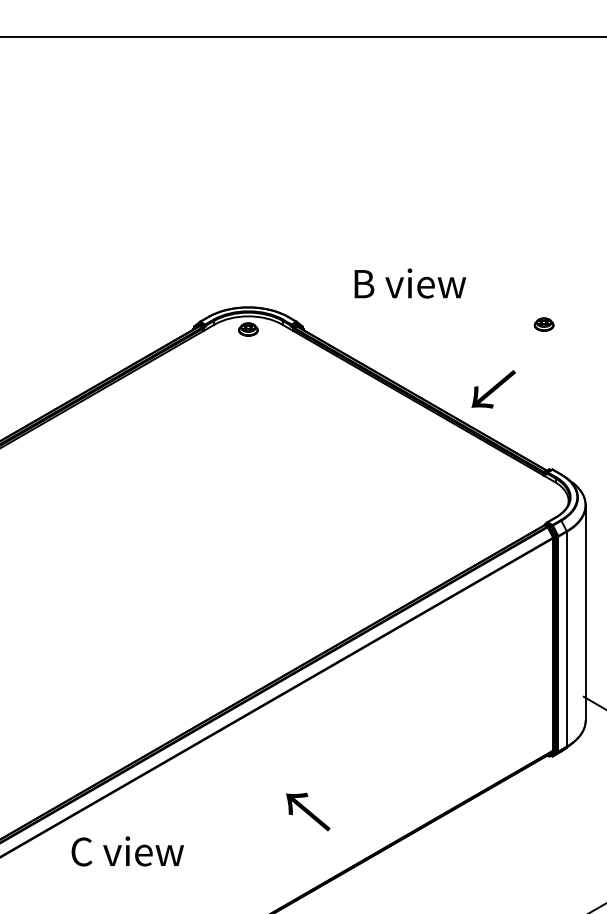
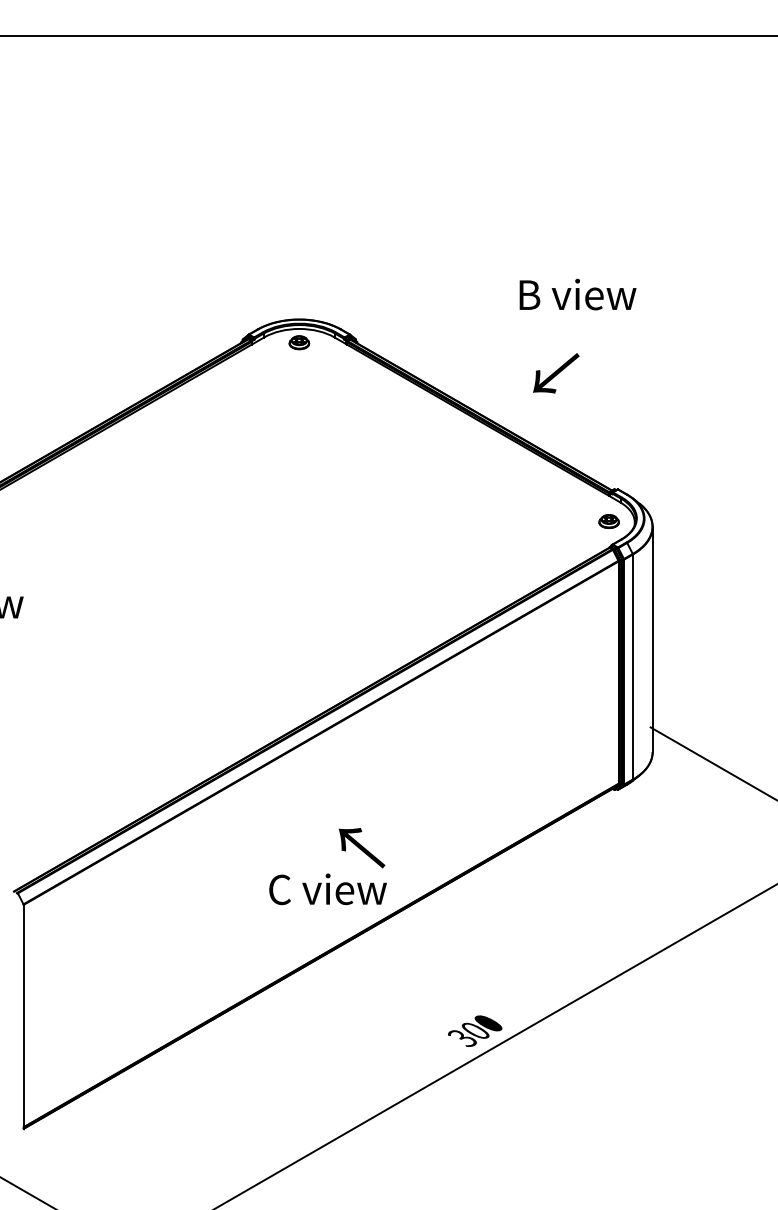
text: (409, 283) -> (577, 294), moved
part: (543, 324) -> (608, 521), moved
text: (493, 389) -> (556, 373), moved
text: (127, 851) -> (327, 889), moved

